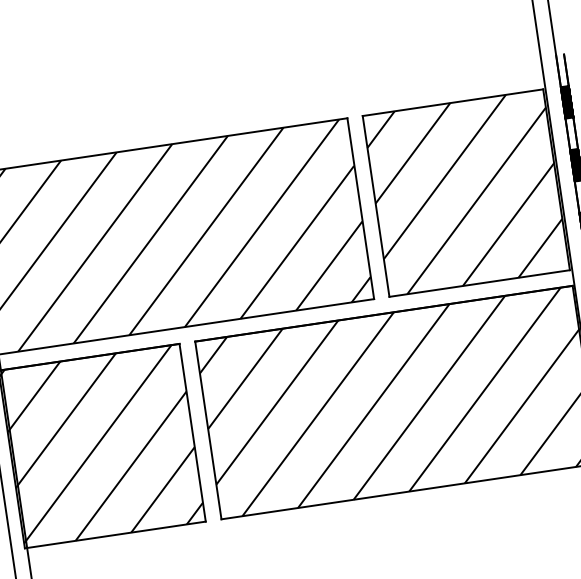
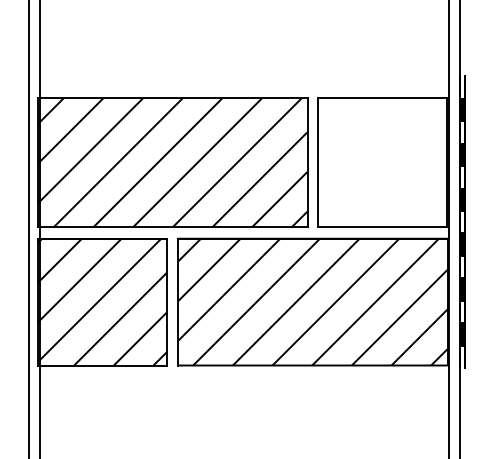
hatch: (465, 192) -> (382, 162), removed

